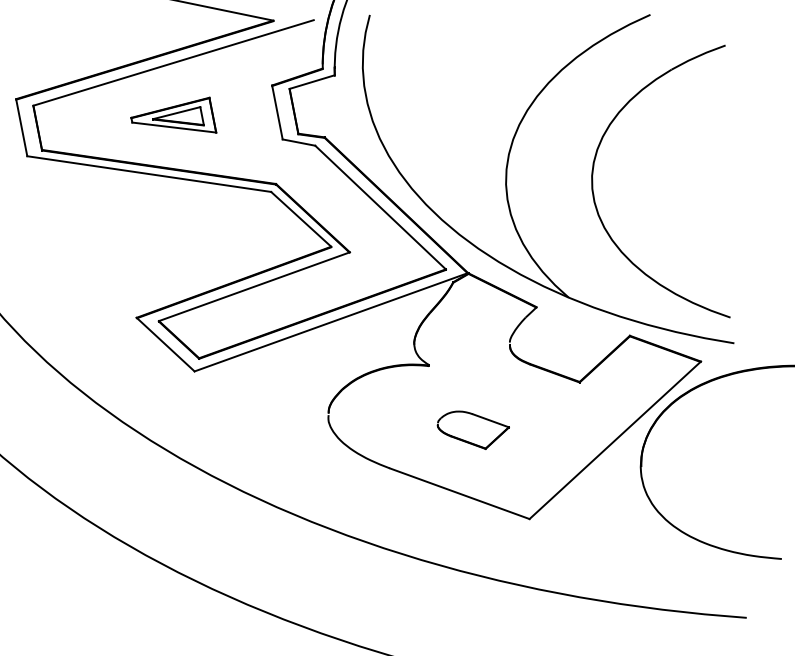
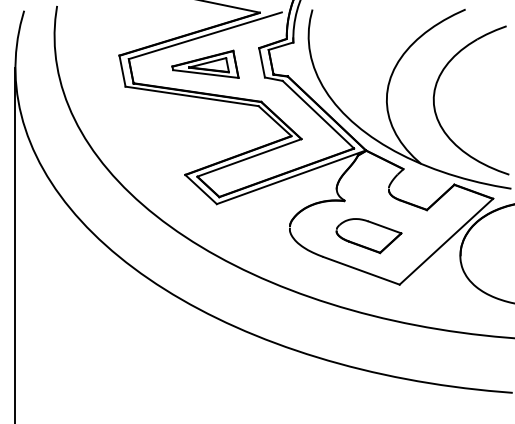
part: (173, 113) -> (205, 63), size x1.43
part: (472, 430) -> (368, 236), size x1.67

